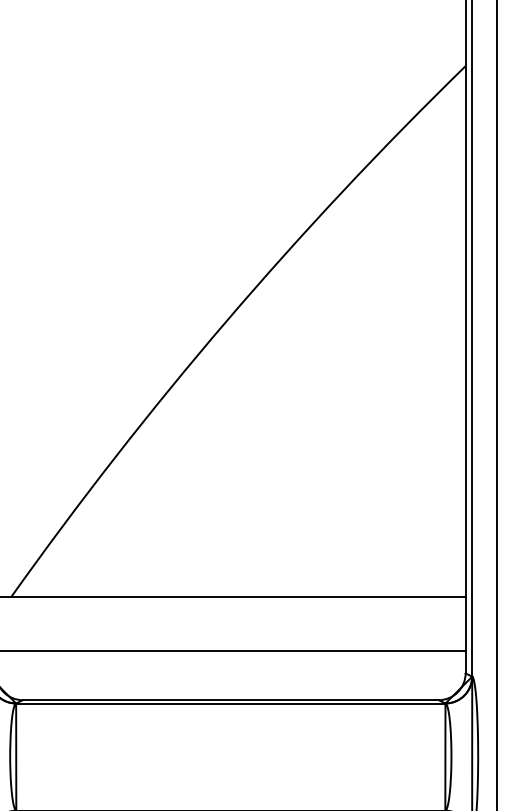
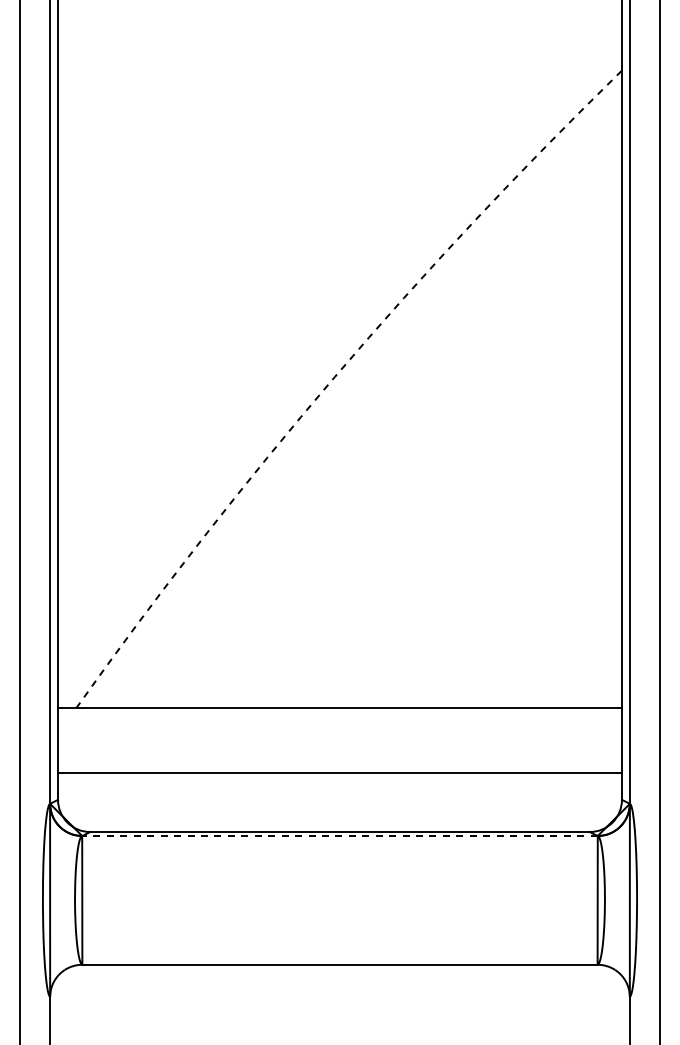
arc: (226, 321) -> (334, 377), solid -> dashed
line: (230, 703) -> (339, 836), solid -> dashed

